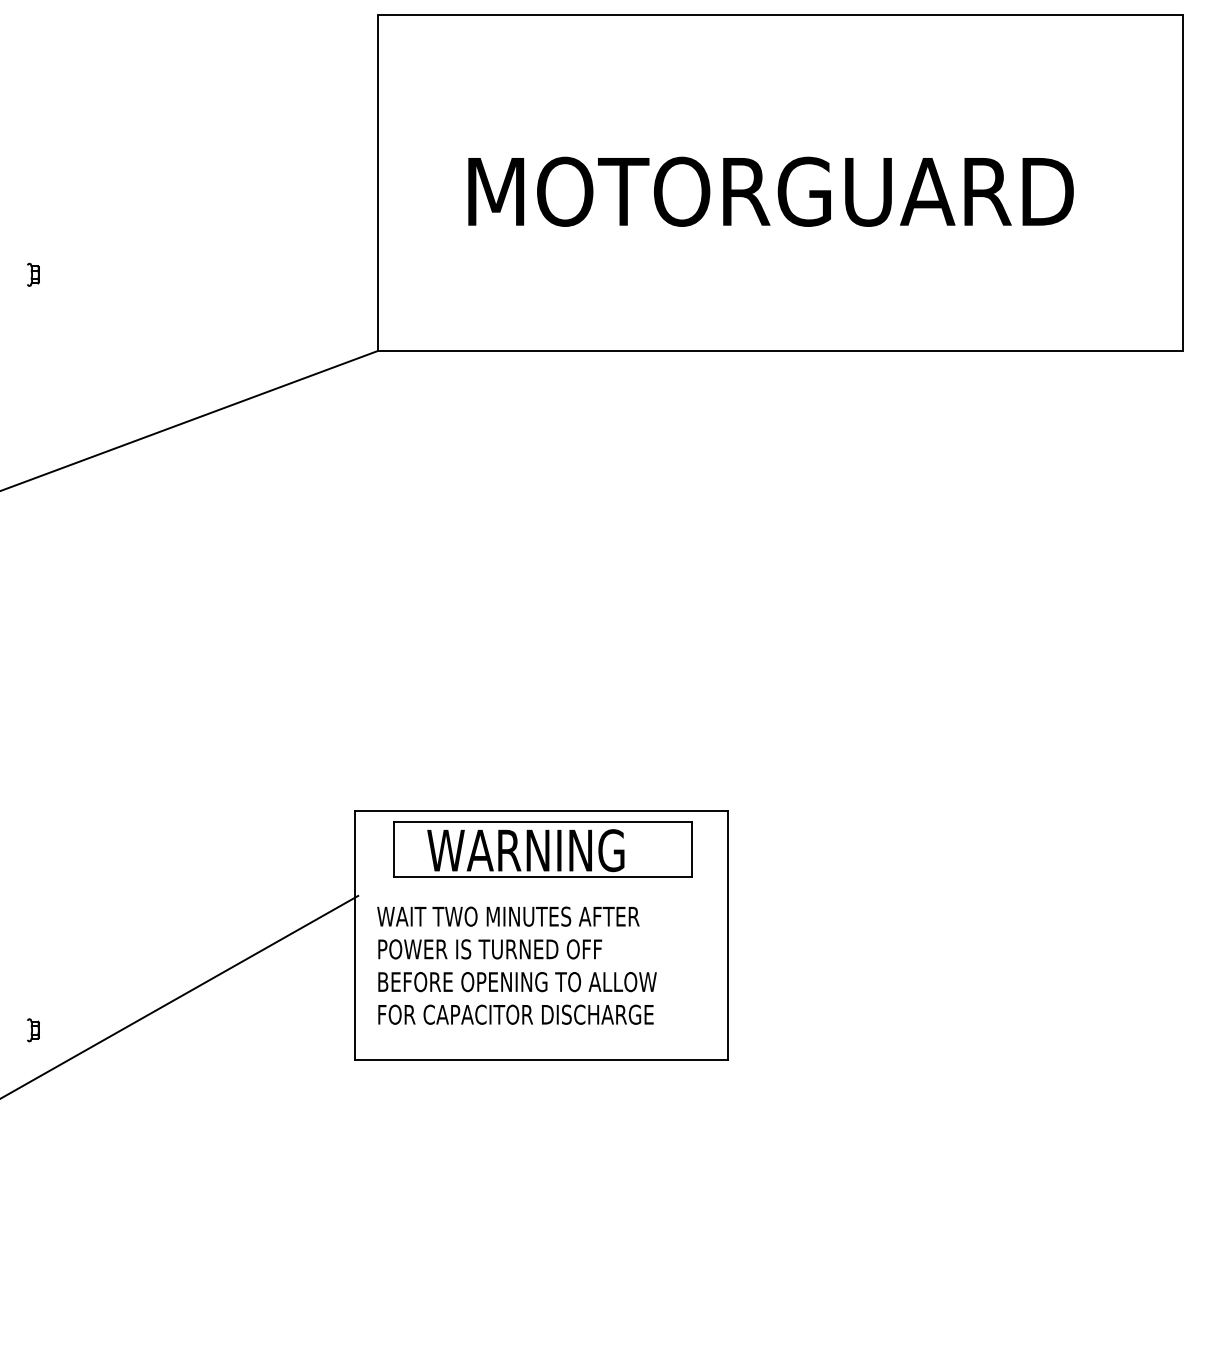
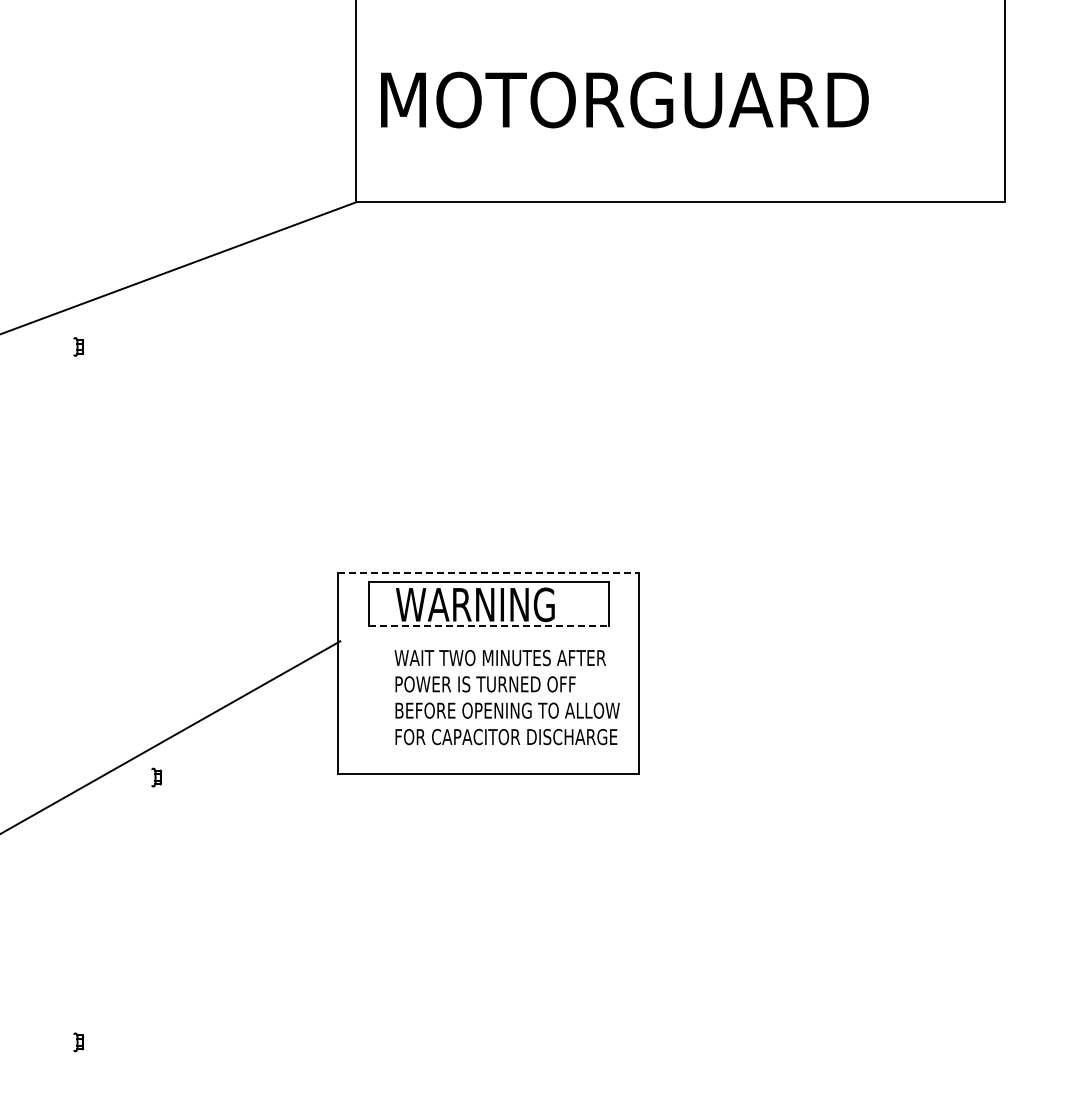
text: (770, 191) -> (624, 99), moved
part: (33, 274) -> (78, 346), moved
line: (542, 811) -> (488, 573), solid -> dashed
line: (543, 877) -> (489, 626), solid -> dashed
text: (516, 965) -> (506, 697), moved
part: (33, 1030) -> (156, 777), moved

